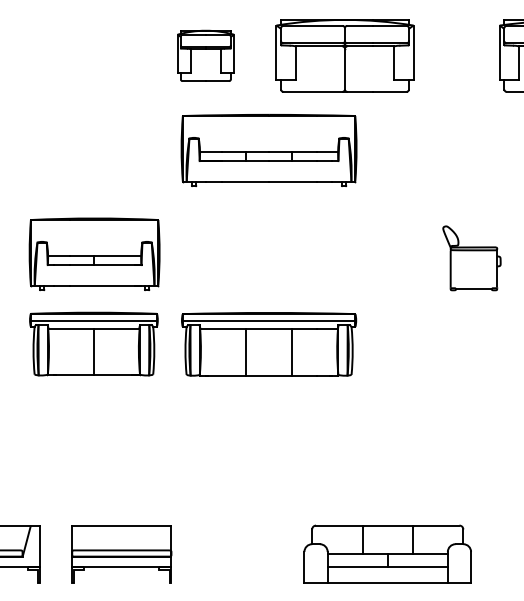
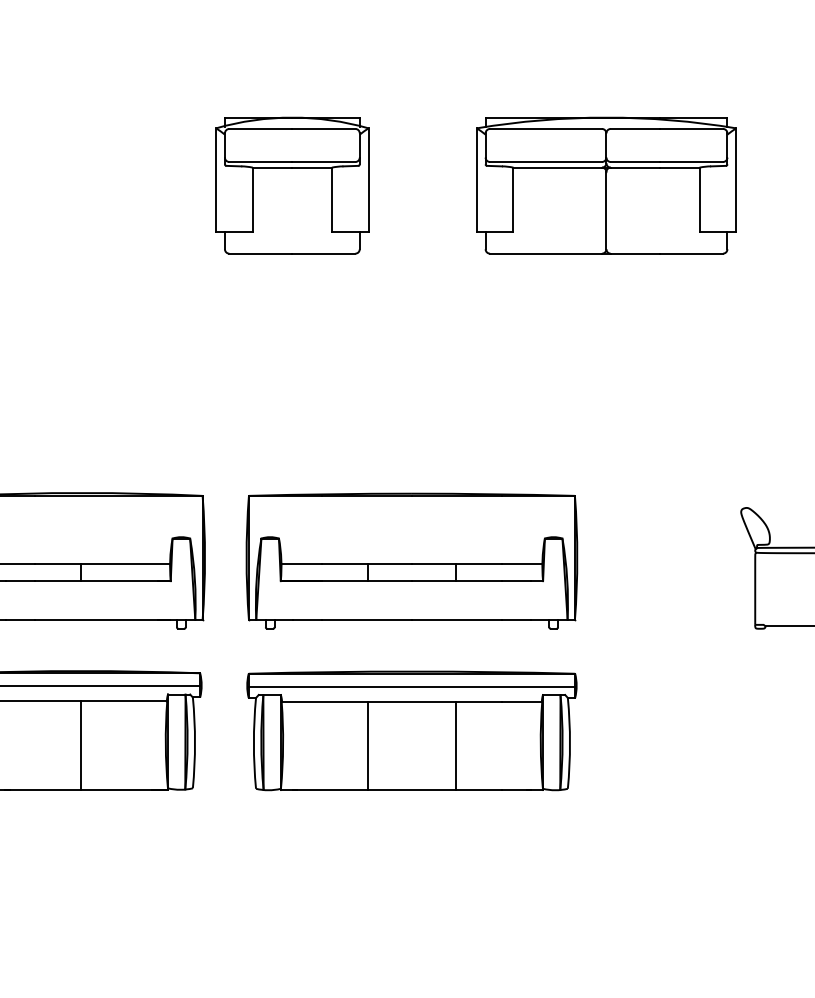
part: (205, 55) -> (291, 184), size x1.43
part: (344, 55) -> (605, 184), moved
part: (268, 150) -> (410, 561), moved

